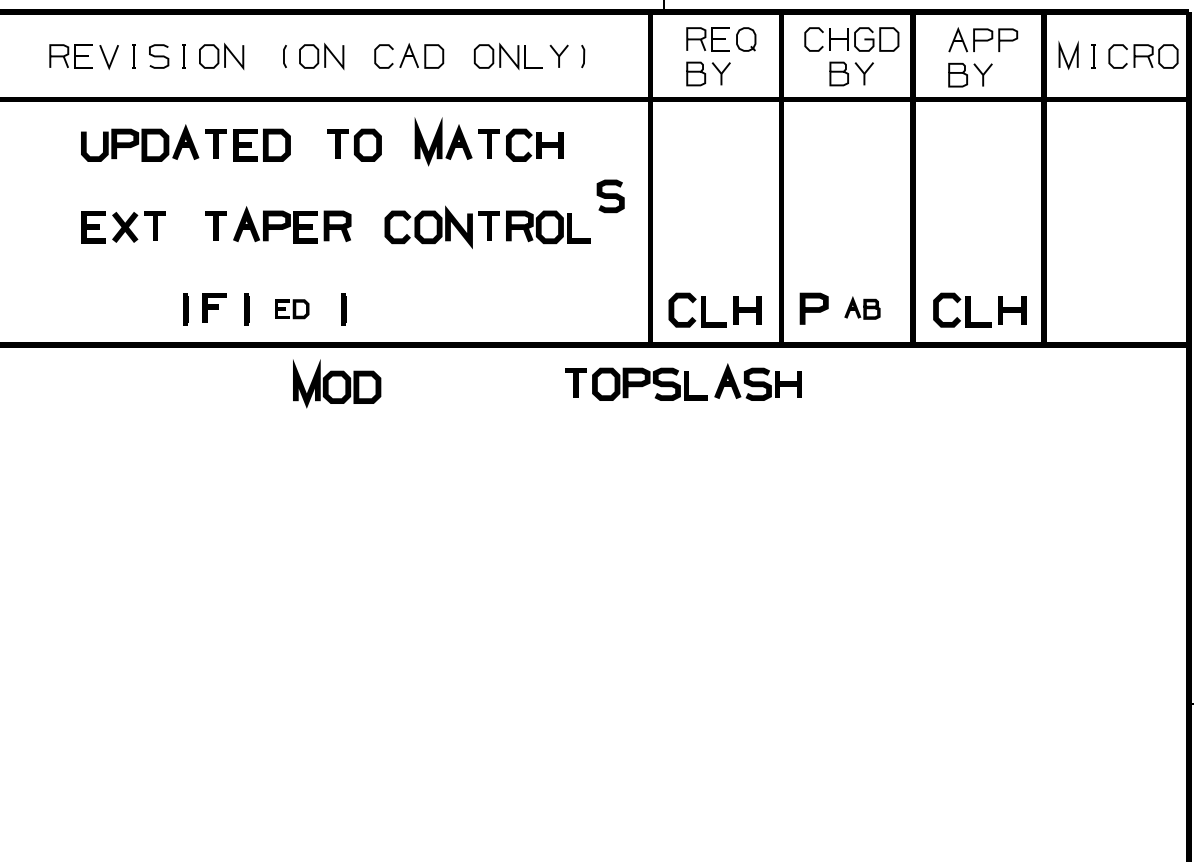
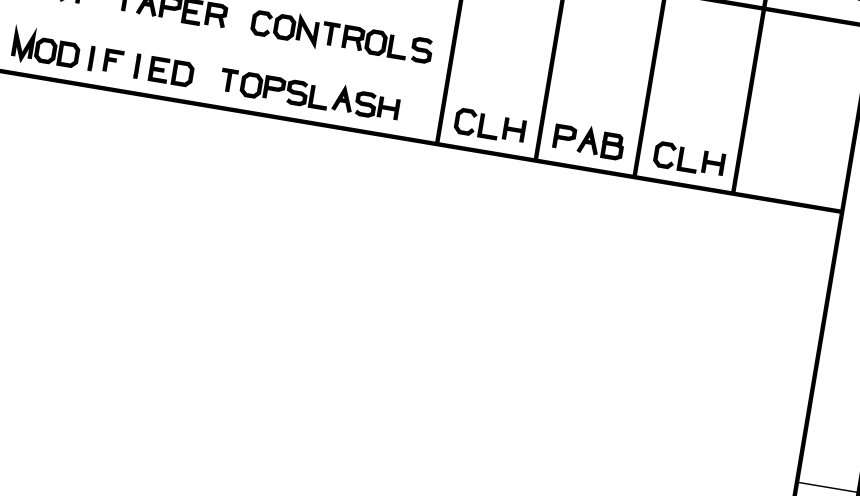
curve: (610, 196) -> (421, 50), moved
part: (862, 307) -> (601, 142), size x1.67
part: (291, 308) -> (171, 71), size x1.67
part: (343, 309) -> (210, 78), removed
part: (683, 381) -> (310, 92), moved
part: (337, 383) -> (46, 48), moved

